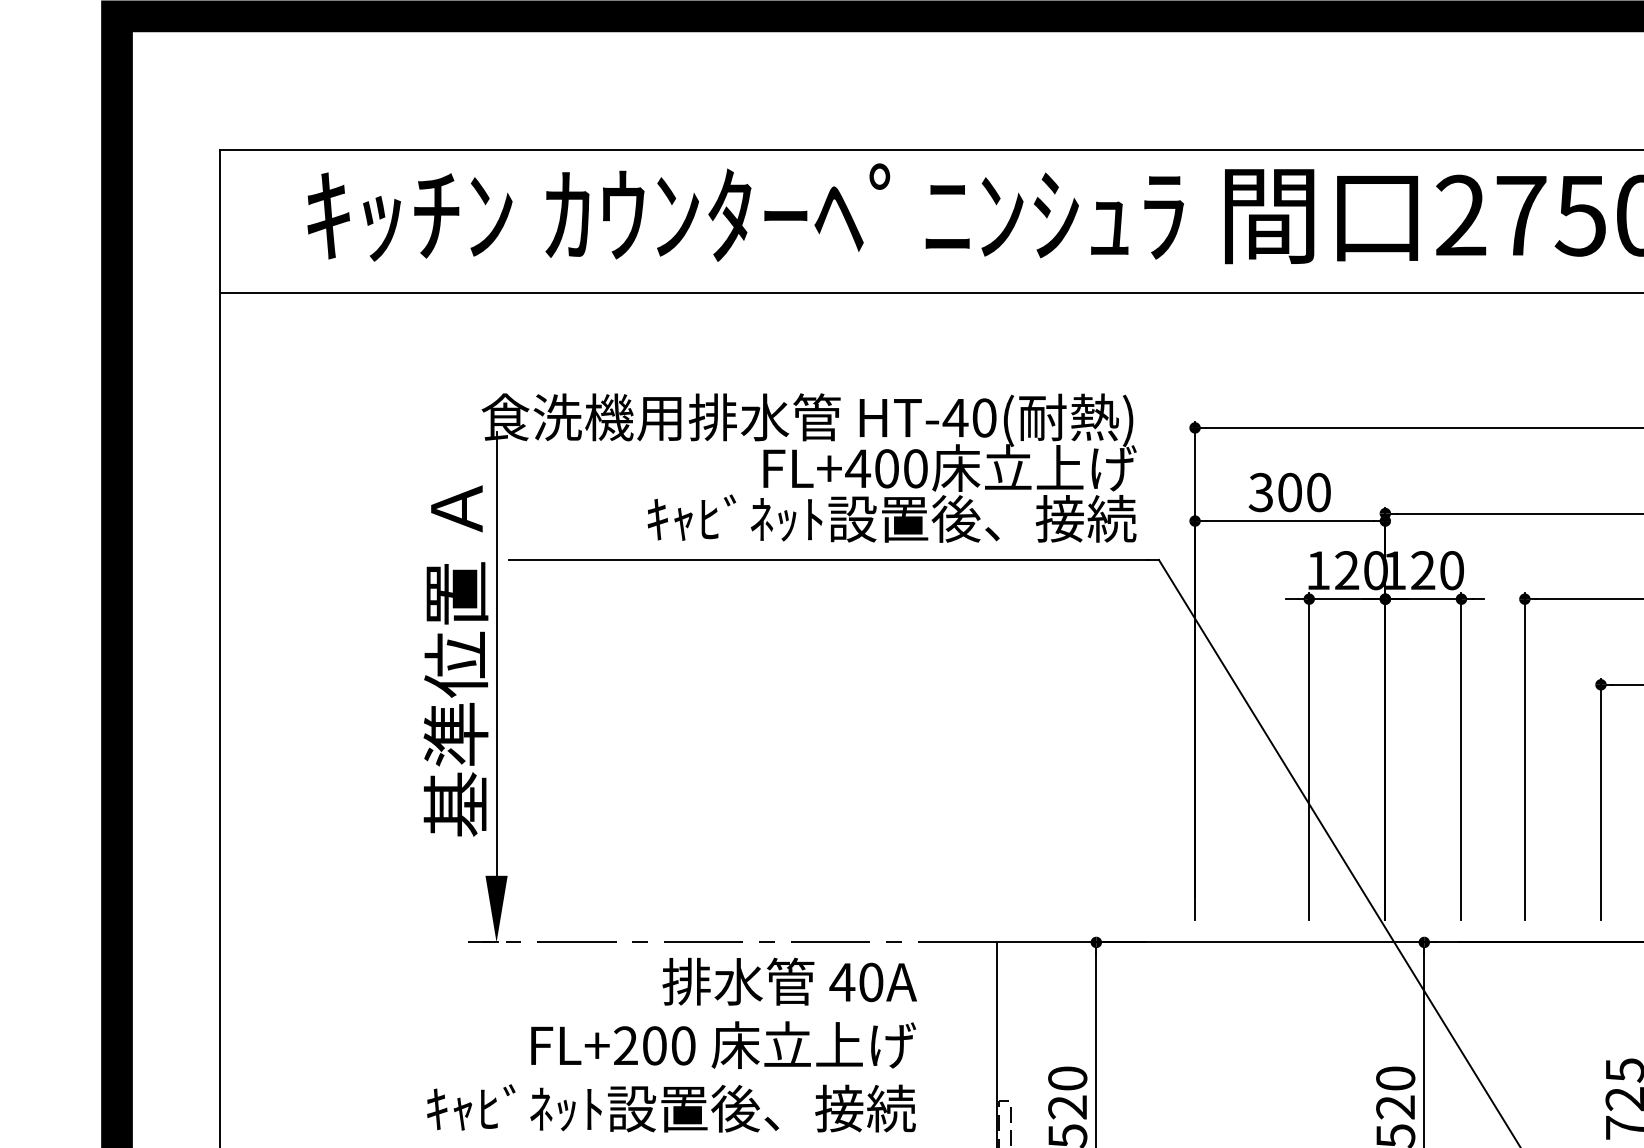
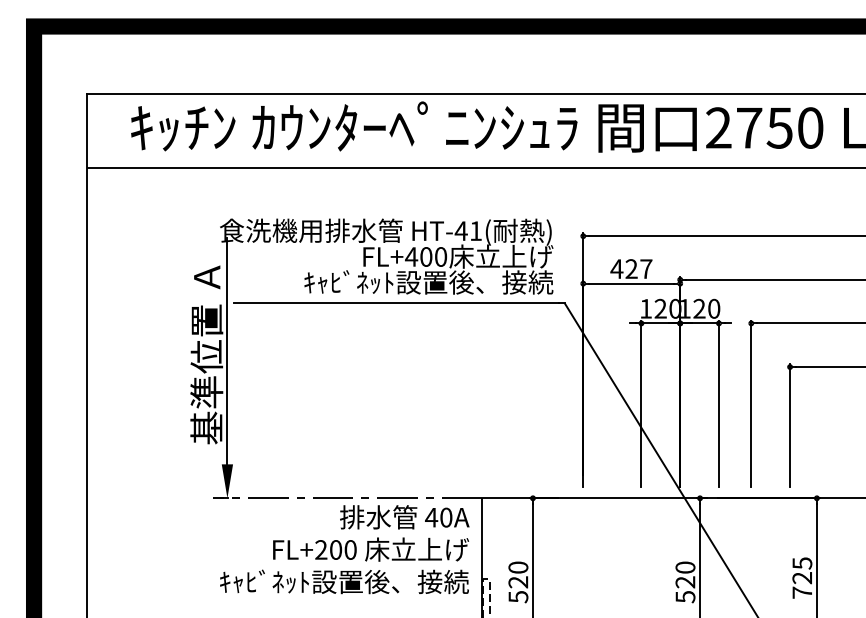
text: (985, 418) -> (476, 231), HT-40( -> HT-41(
text: (1289, 493) -> (631, 269), 300 -> 427
text: (671, 1044) -> (344, 549), moved

